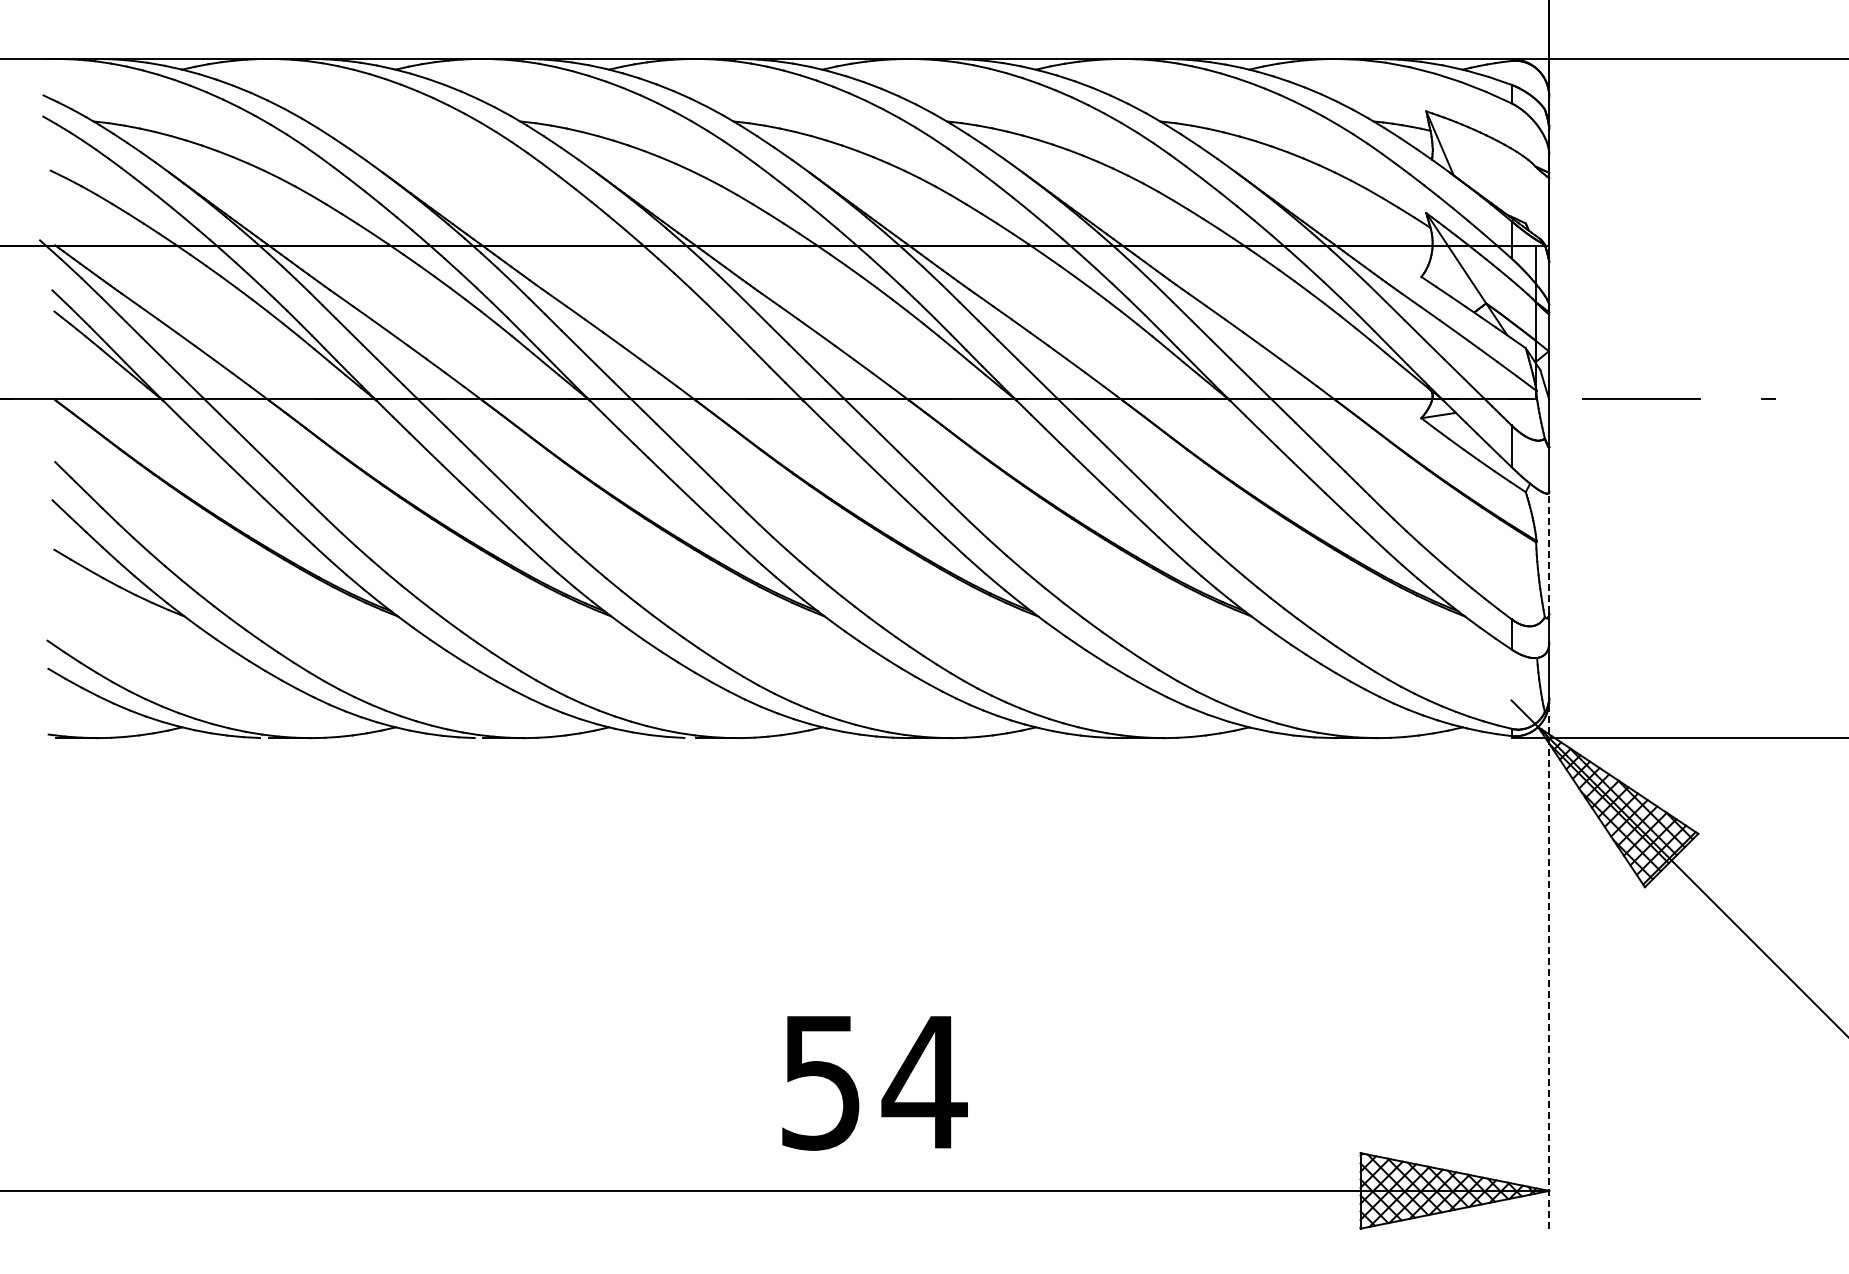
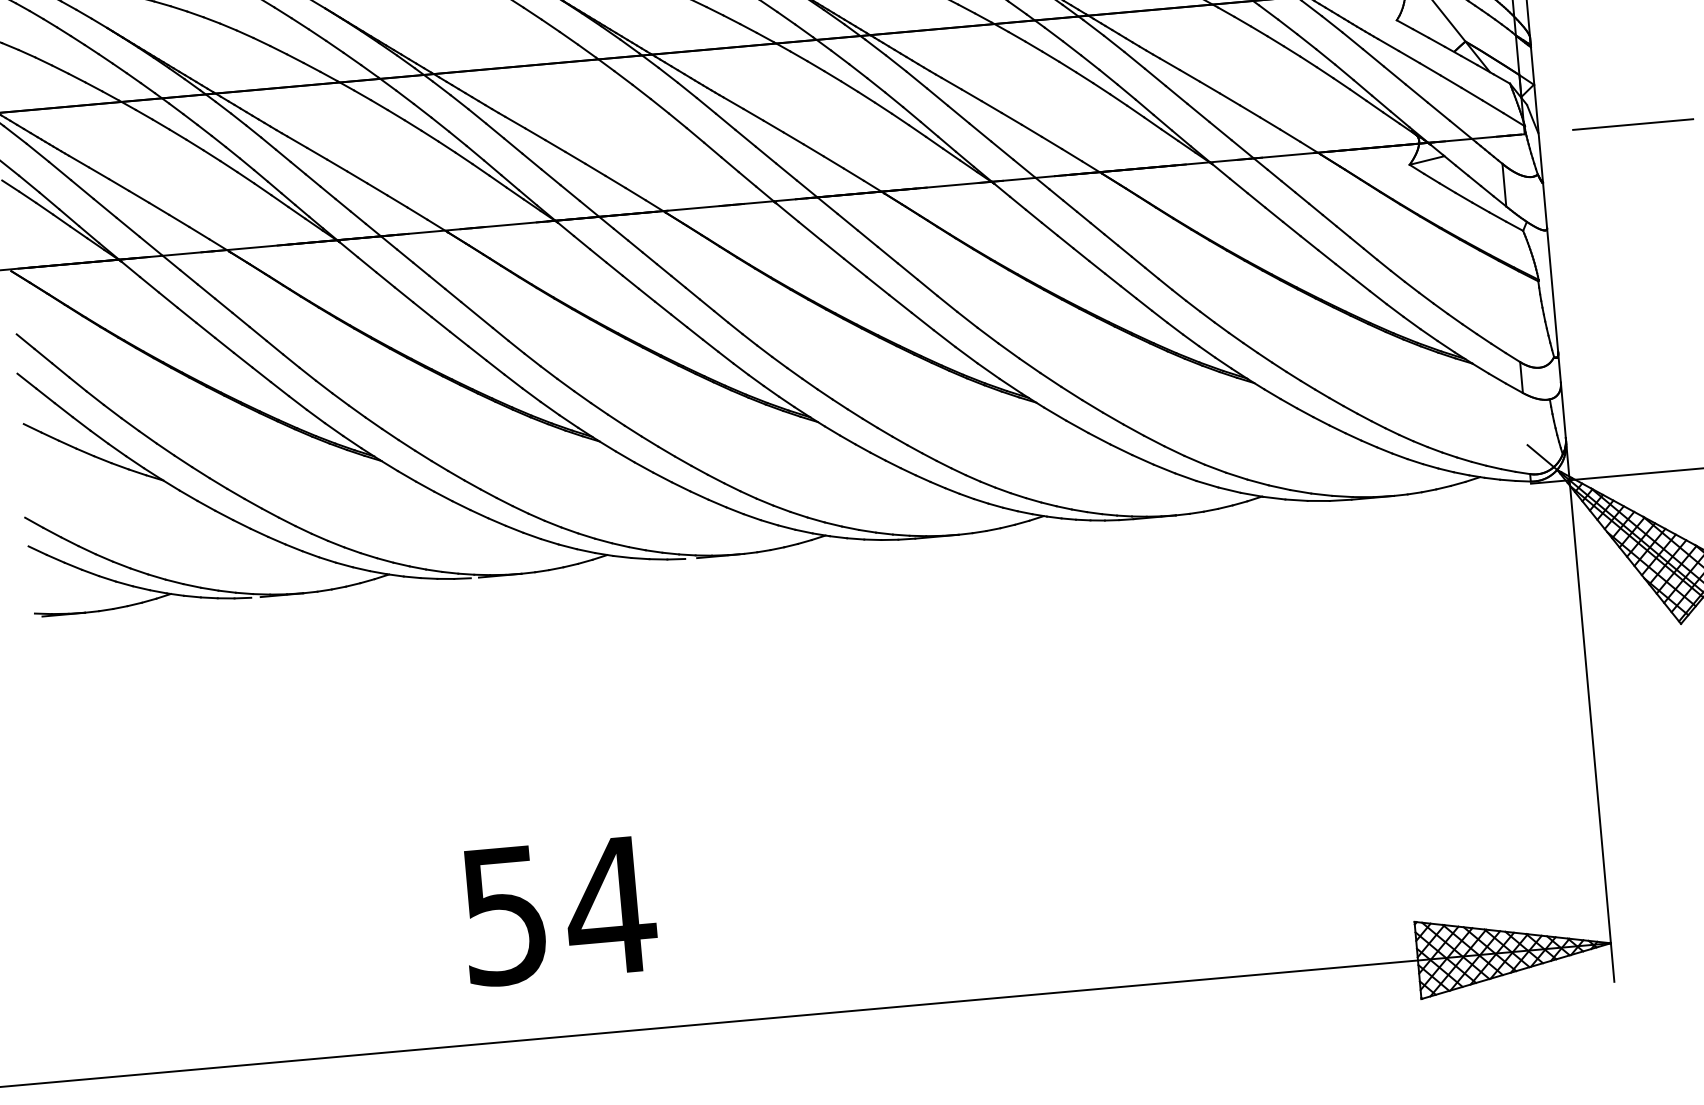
line: (1549, 551) -> (1552, 289), dashed -> solid
line: (1549, 964) -> (1590, 711), dashed -> solid
text: (874, 1083) -> (559, 911), moved

